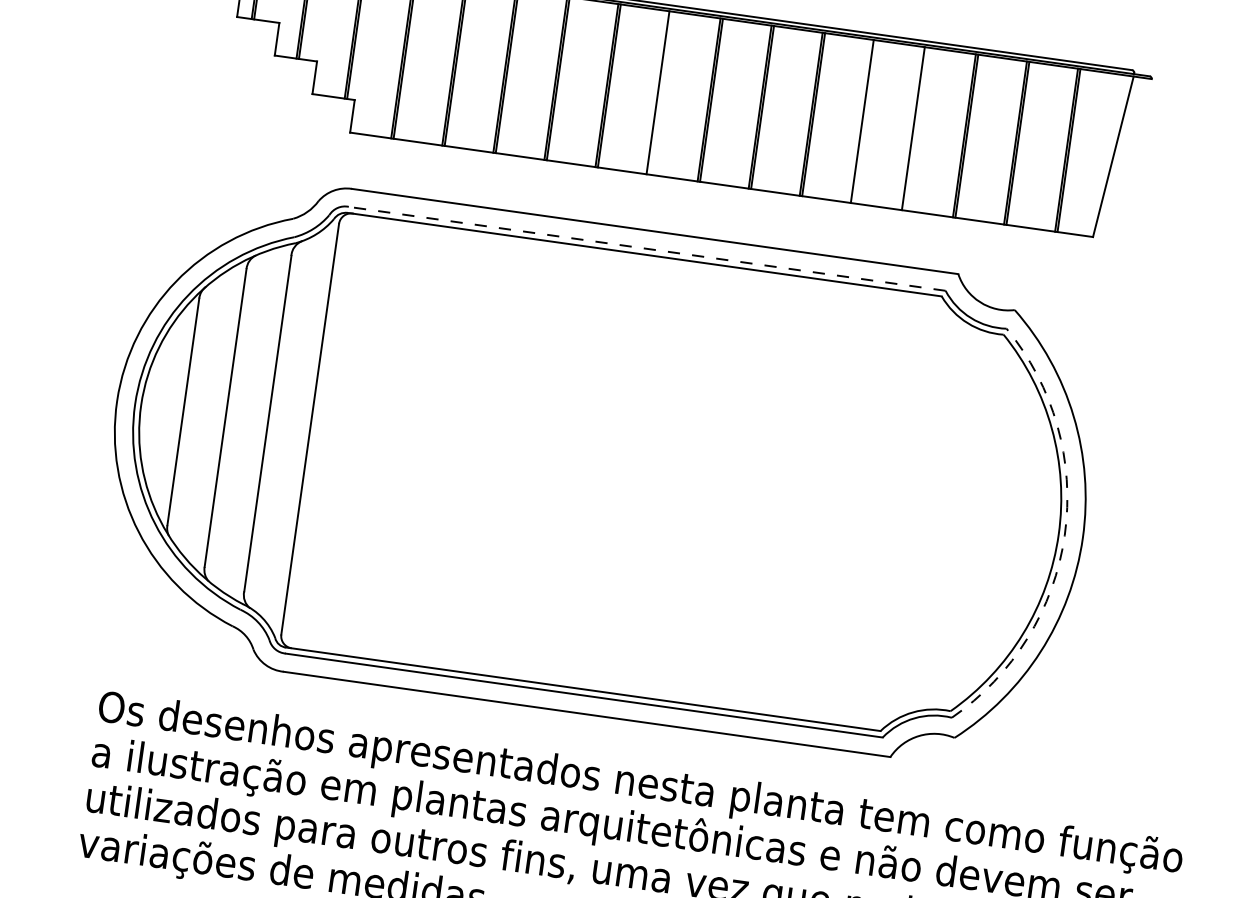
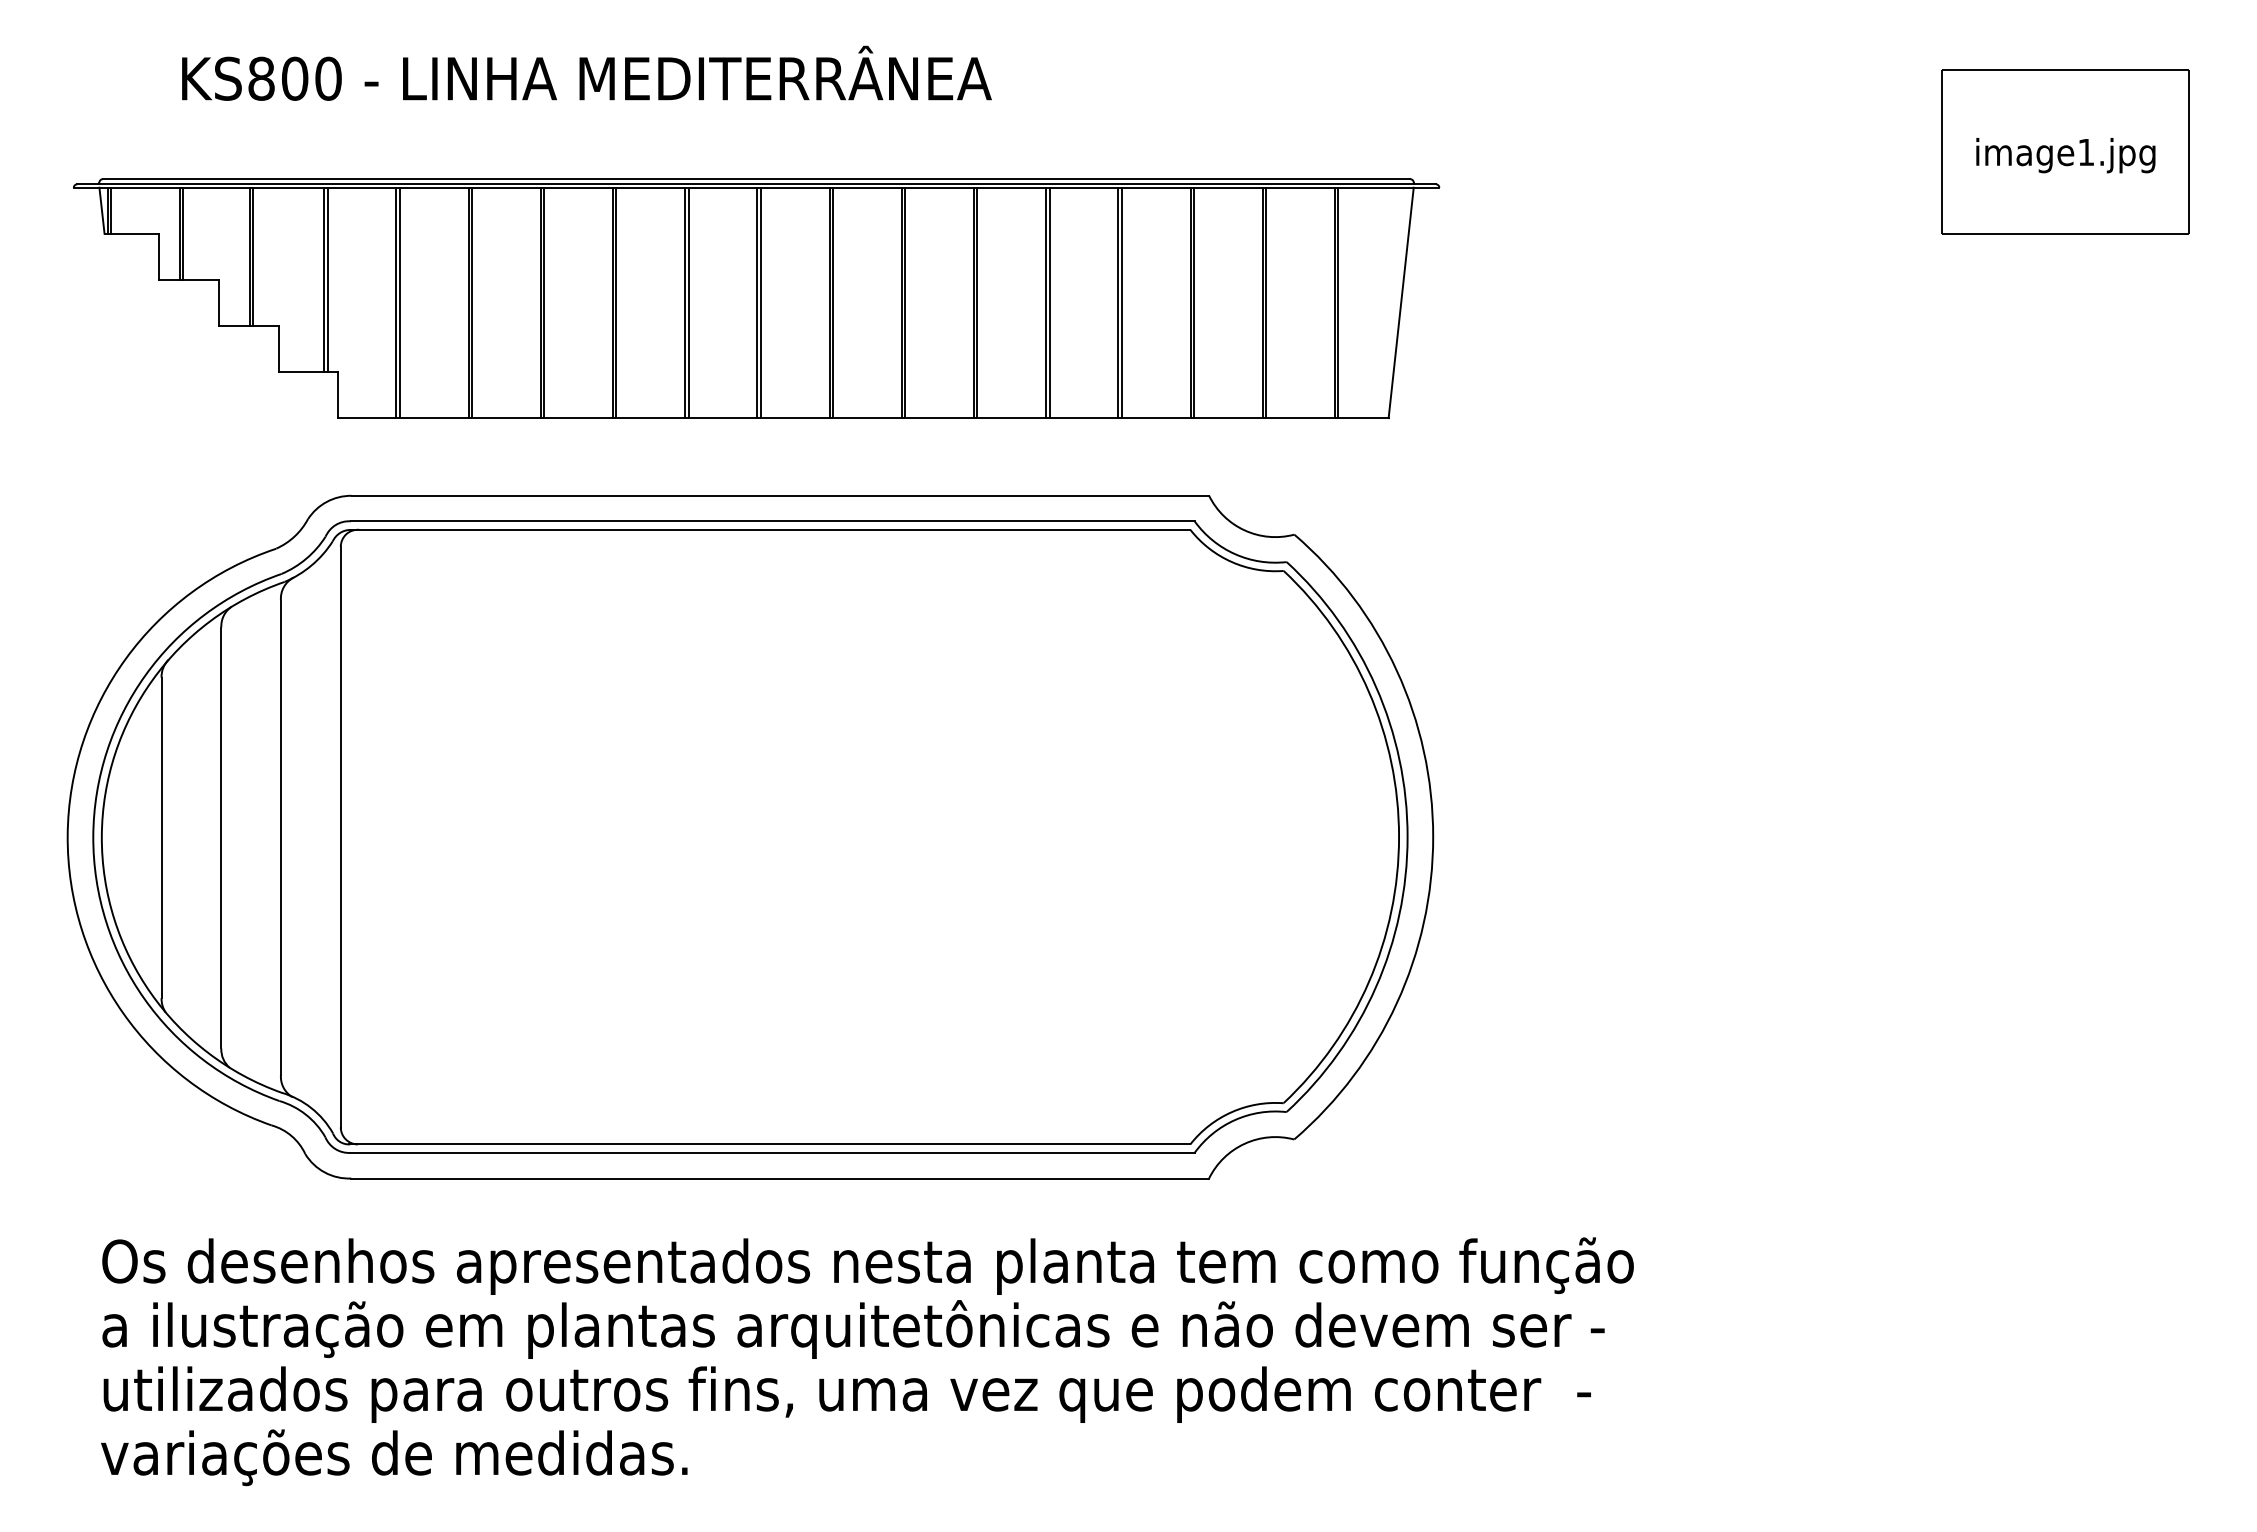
line: (660, 92) -> (760, 302), added
line: (864, 121) -> (1049, 302), added
line: (915, 128) -> (1121, 302), added
line: (646, 248) -> (772, 521), dashed -> solid
arc: (1064, 535) -> (1407, 837), dashed -> solid

